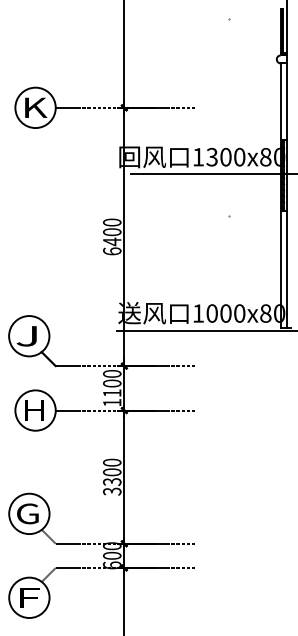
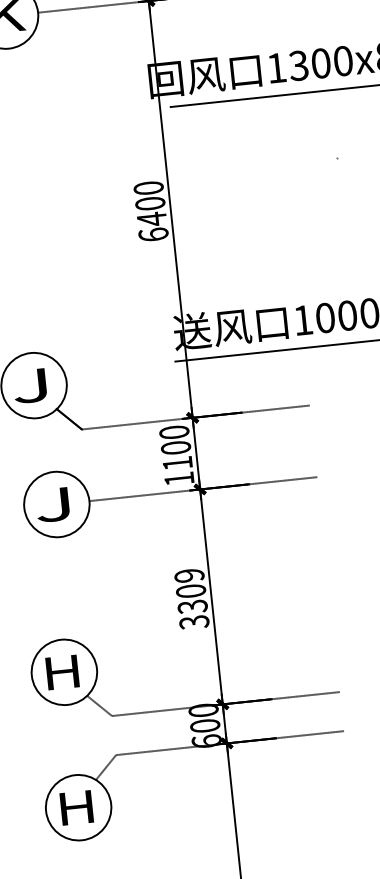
text: (33, 410) -> (53, 504), H -> J
text: (112, 462) -> (189, 575), 3300 -> 3309
text: (27, 513) -> (61, 671), G -> H
text: (28, 597) -> (77, 807), F -> H

